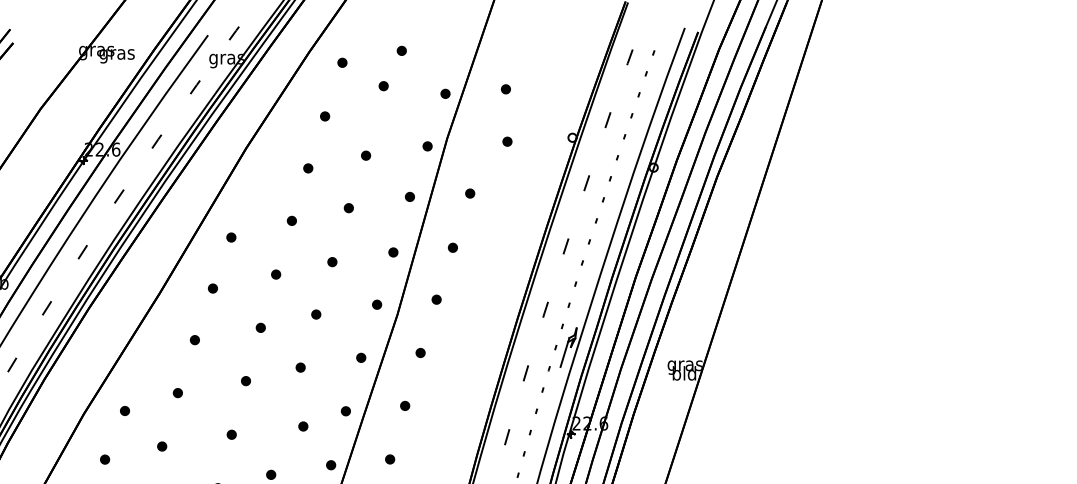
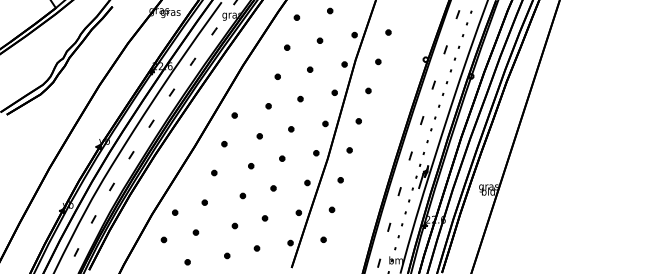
part: (382, 85) -> (319, 40), moved
part: (507, 141) -> (378, 61), moved
part: (302, 426) -> (264, 218), moved

